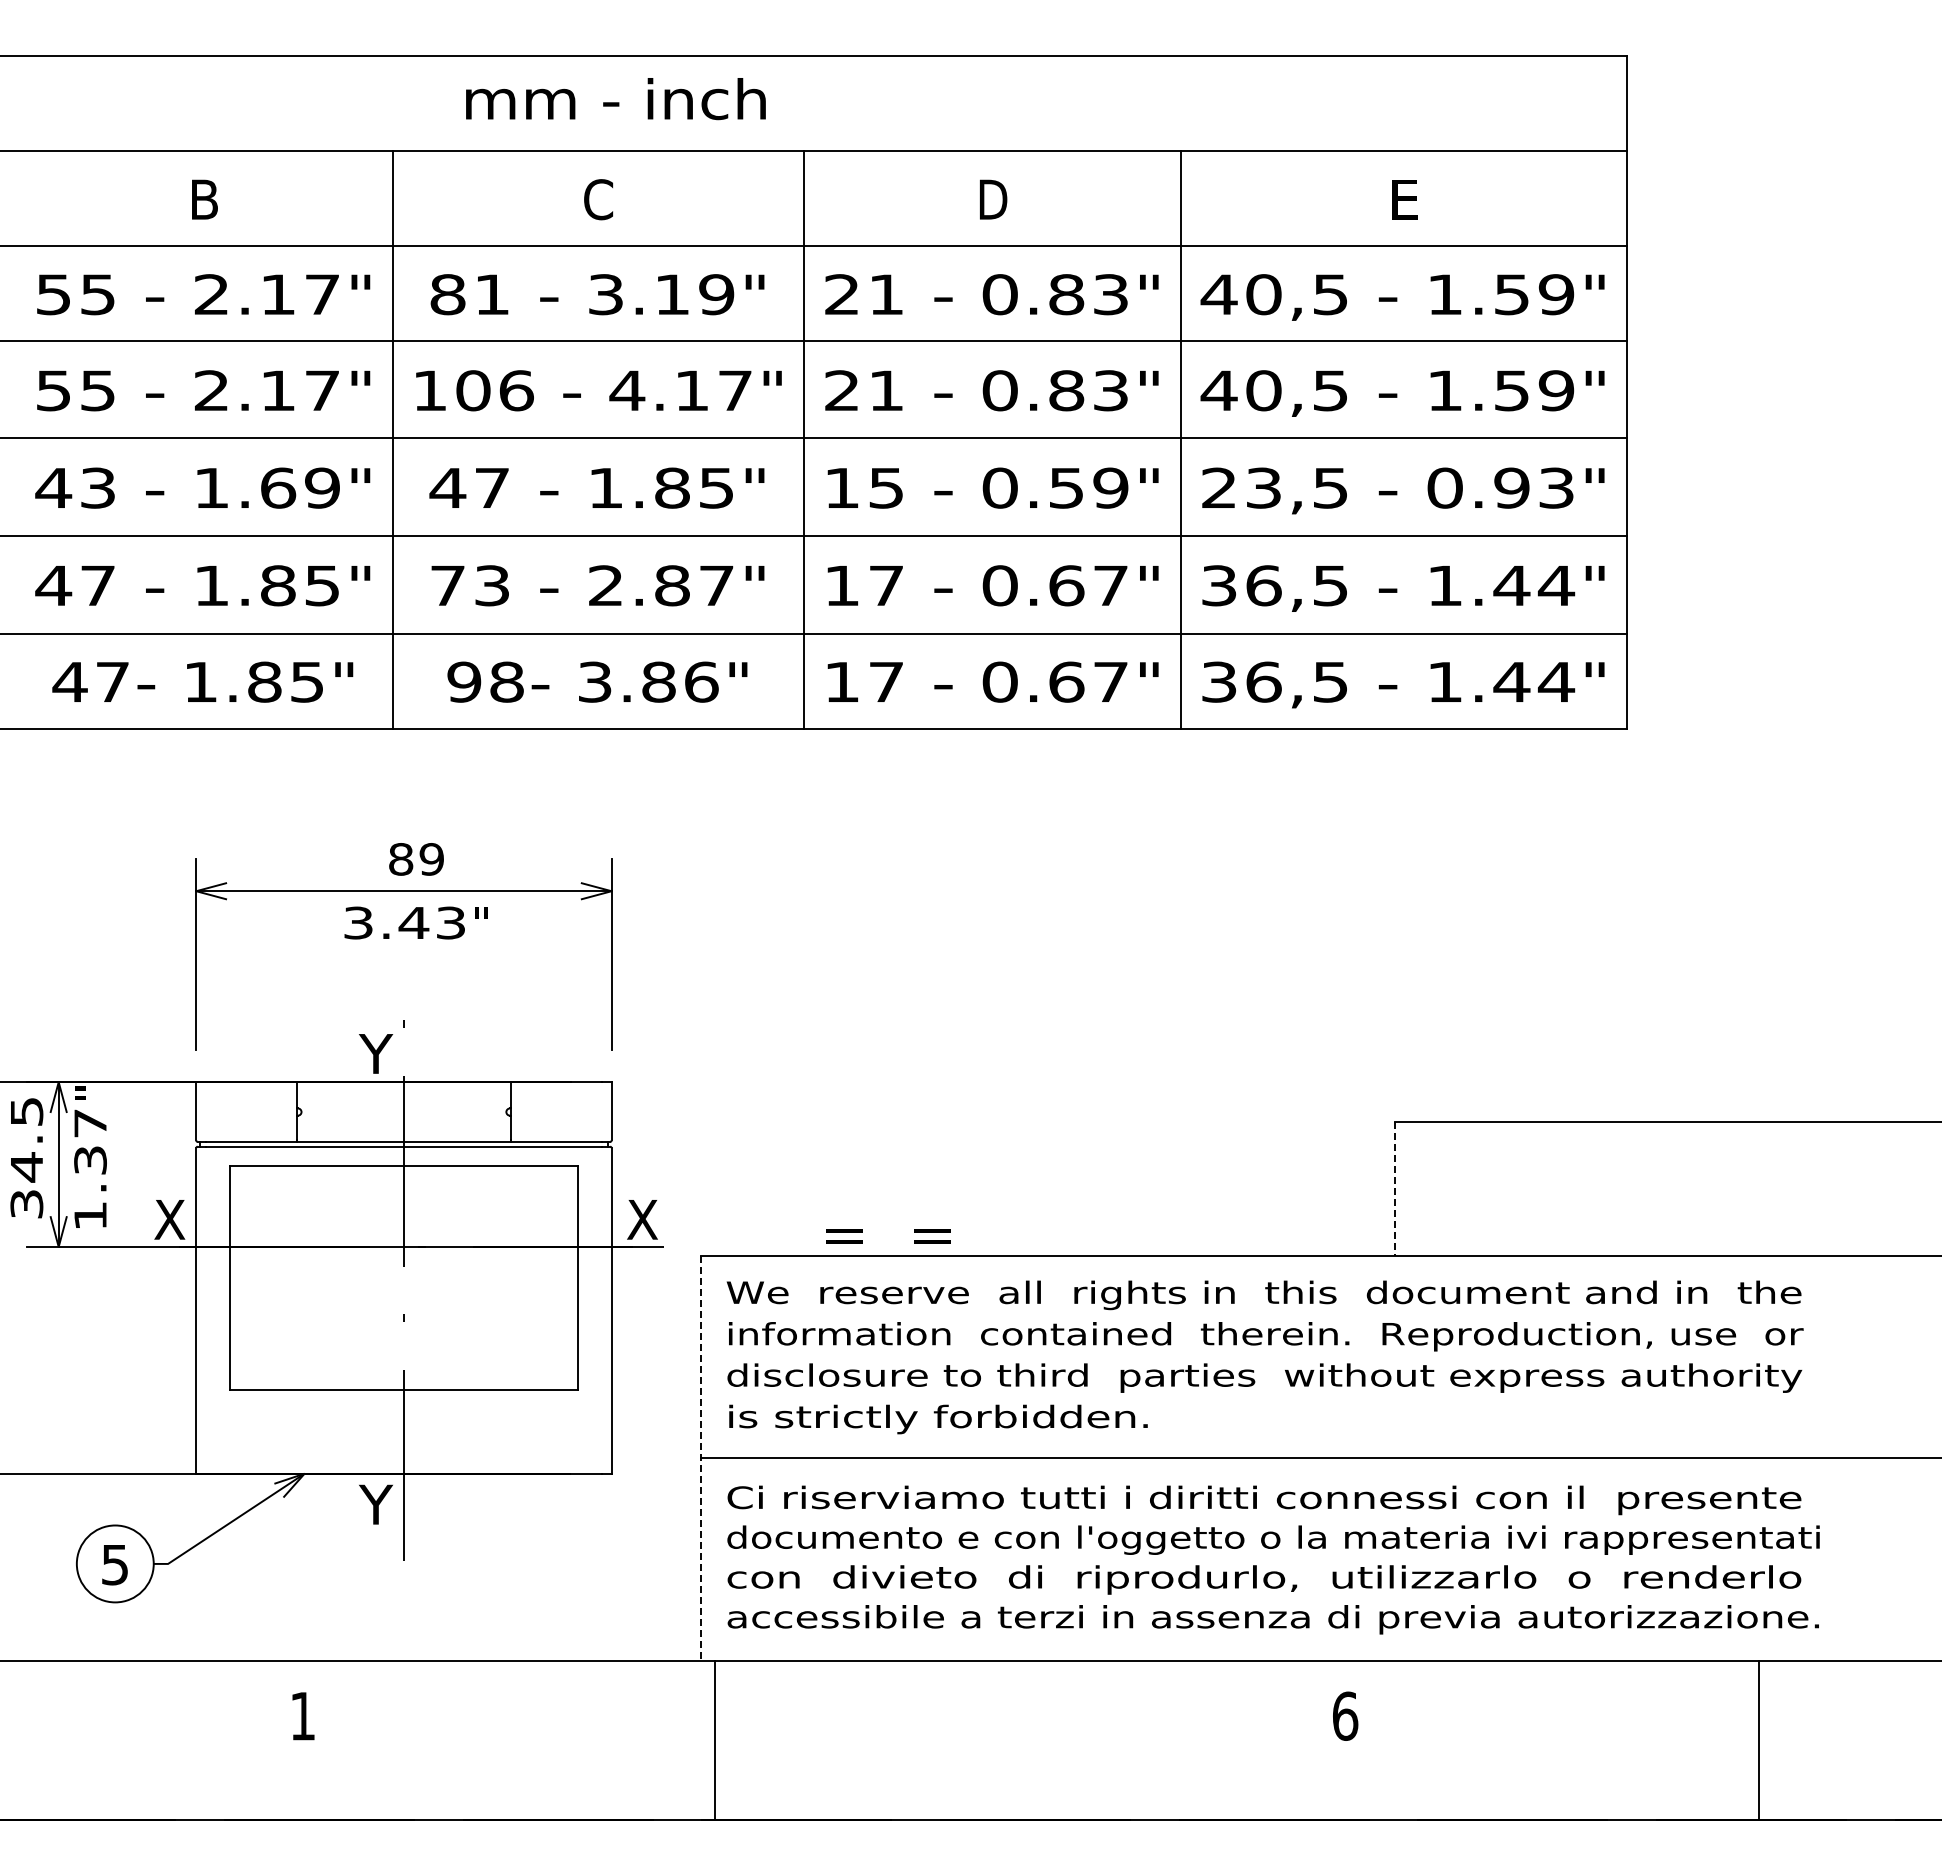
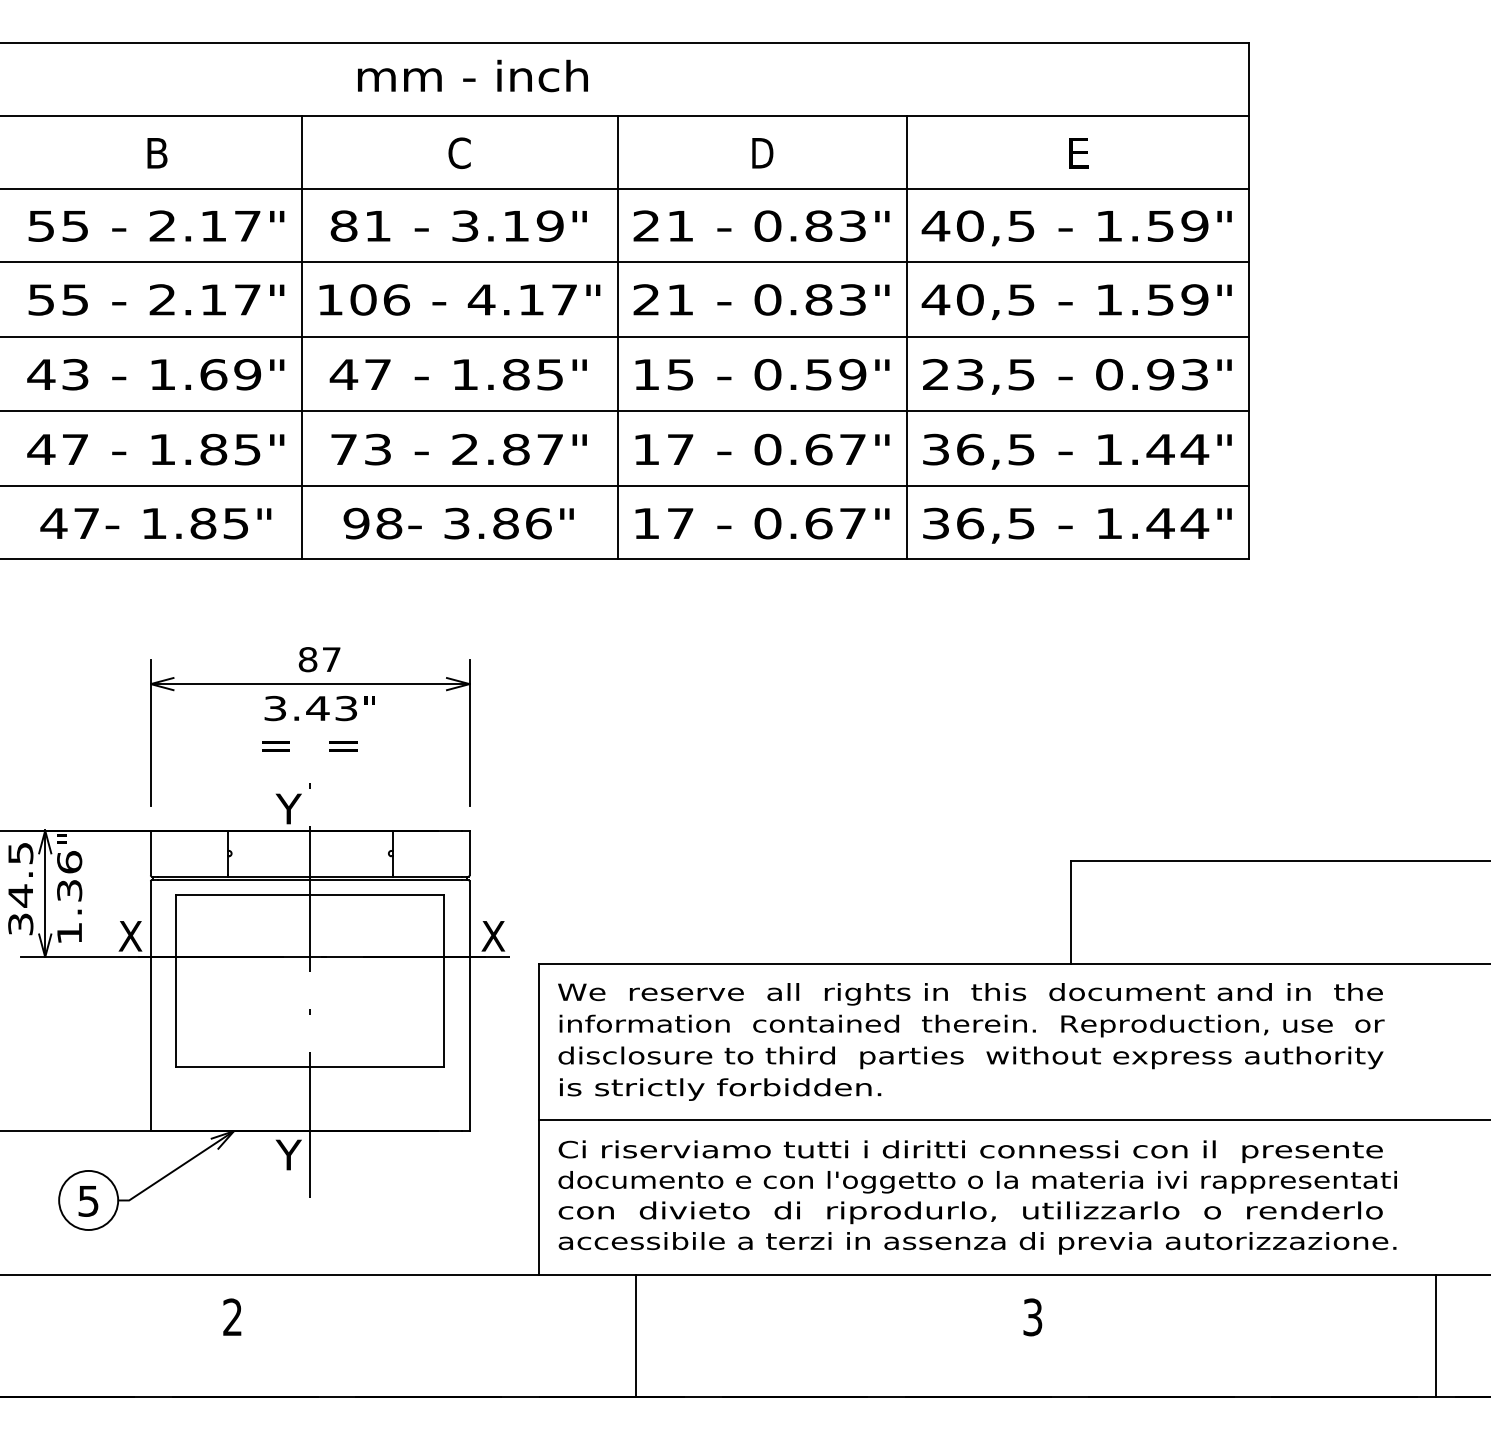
text: (431, 859) -> (331, 659), 89 -> 87
text: (90, 1122) -> (69, 861), 1.37 -> 1.36
line: (1394, 1189) -> (1070, 913), dashed -> solid
text: (888, 1236) -> (309, 746), moved
line: (701, 1458) -> (538, 1119), dashed -> solid
text: (302, 1715) -> (232, 1316), 1 -> 2
text: (1345, 1715) -> (1032, 1316), 6 -> 3
line: (714, 1739) -> (636, 1335), moved
line: (1759, 1739) -> (1436, 1335), moved

